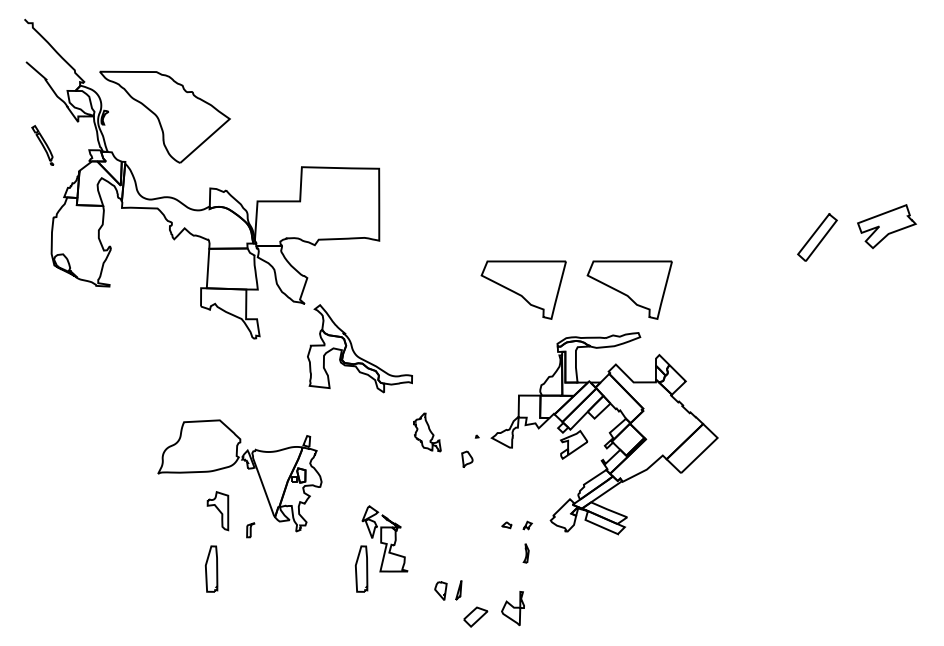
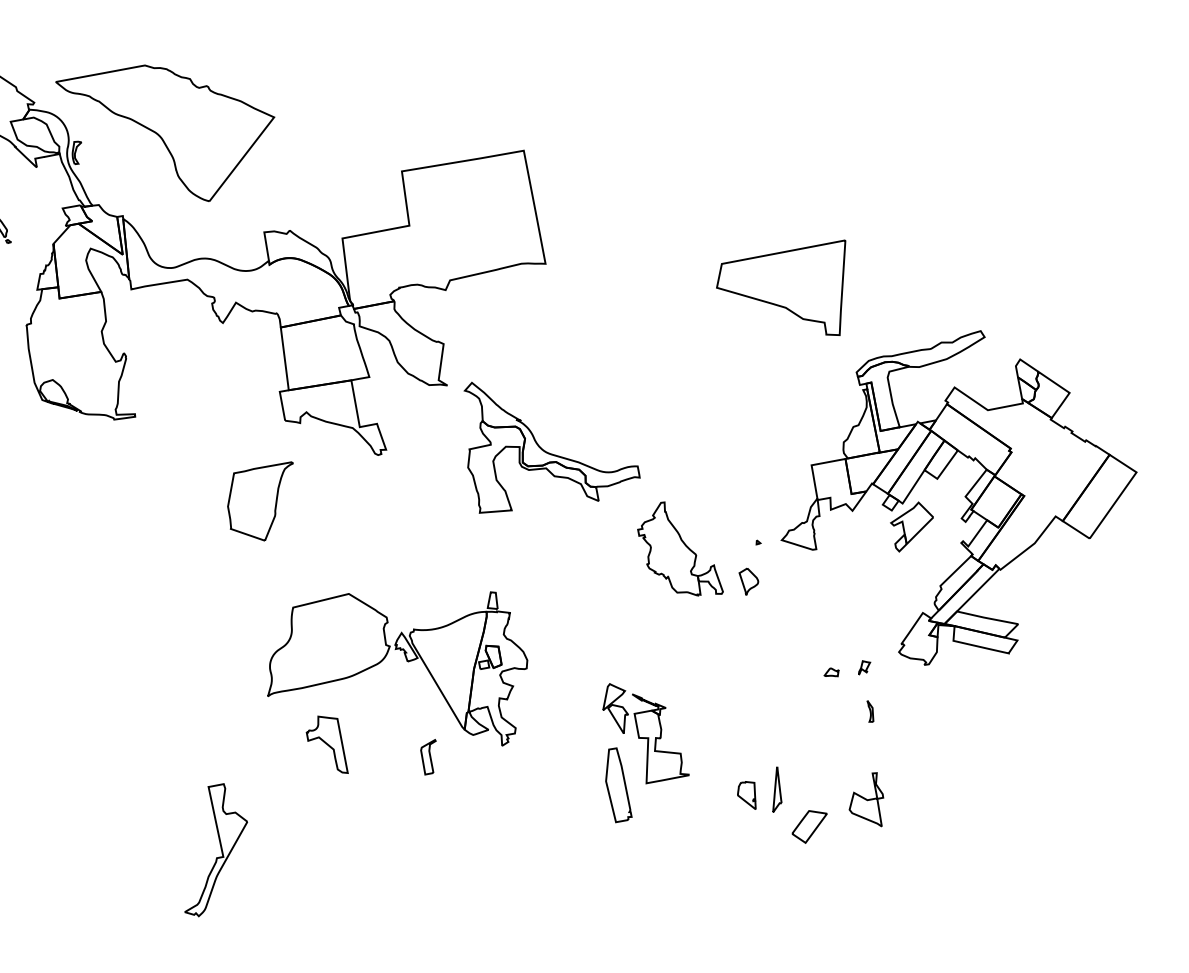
part: (629, 289) -> (953, 265), removed
part: (177, 354) -> (262, 503), added
part: (427, 432) -> (678, 550), size x1.67
part: (217, 511) -> (325, 746), moved
part: (250, 530) -> (430, 757), size x1.43
part: (525, 553) -> (869, 711), size x0.71
part: (106, 561) -> (213, 849), added
part: (211, 568) -> (380, 829), removed
part: (458, 590) -> (774, 789), size x1.43

